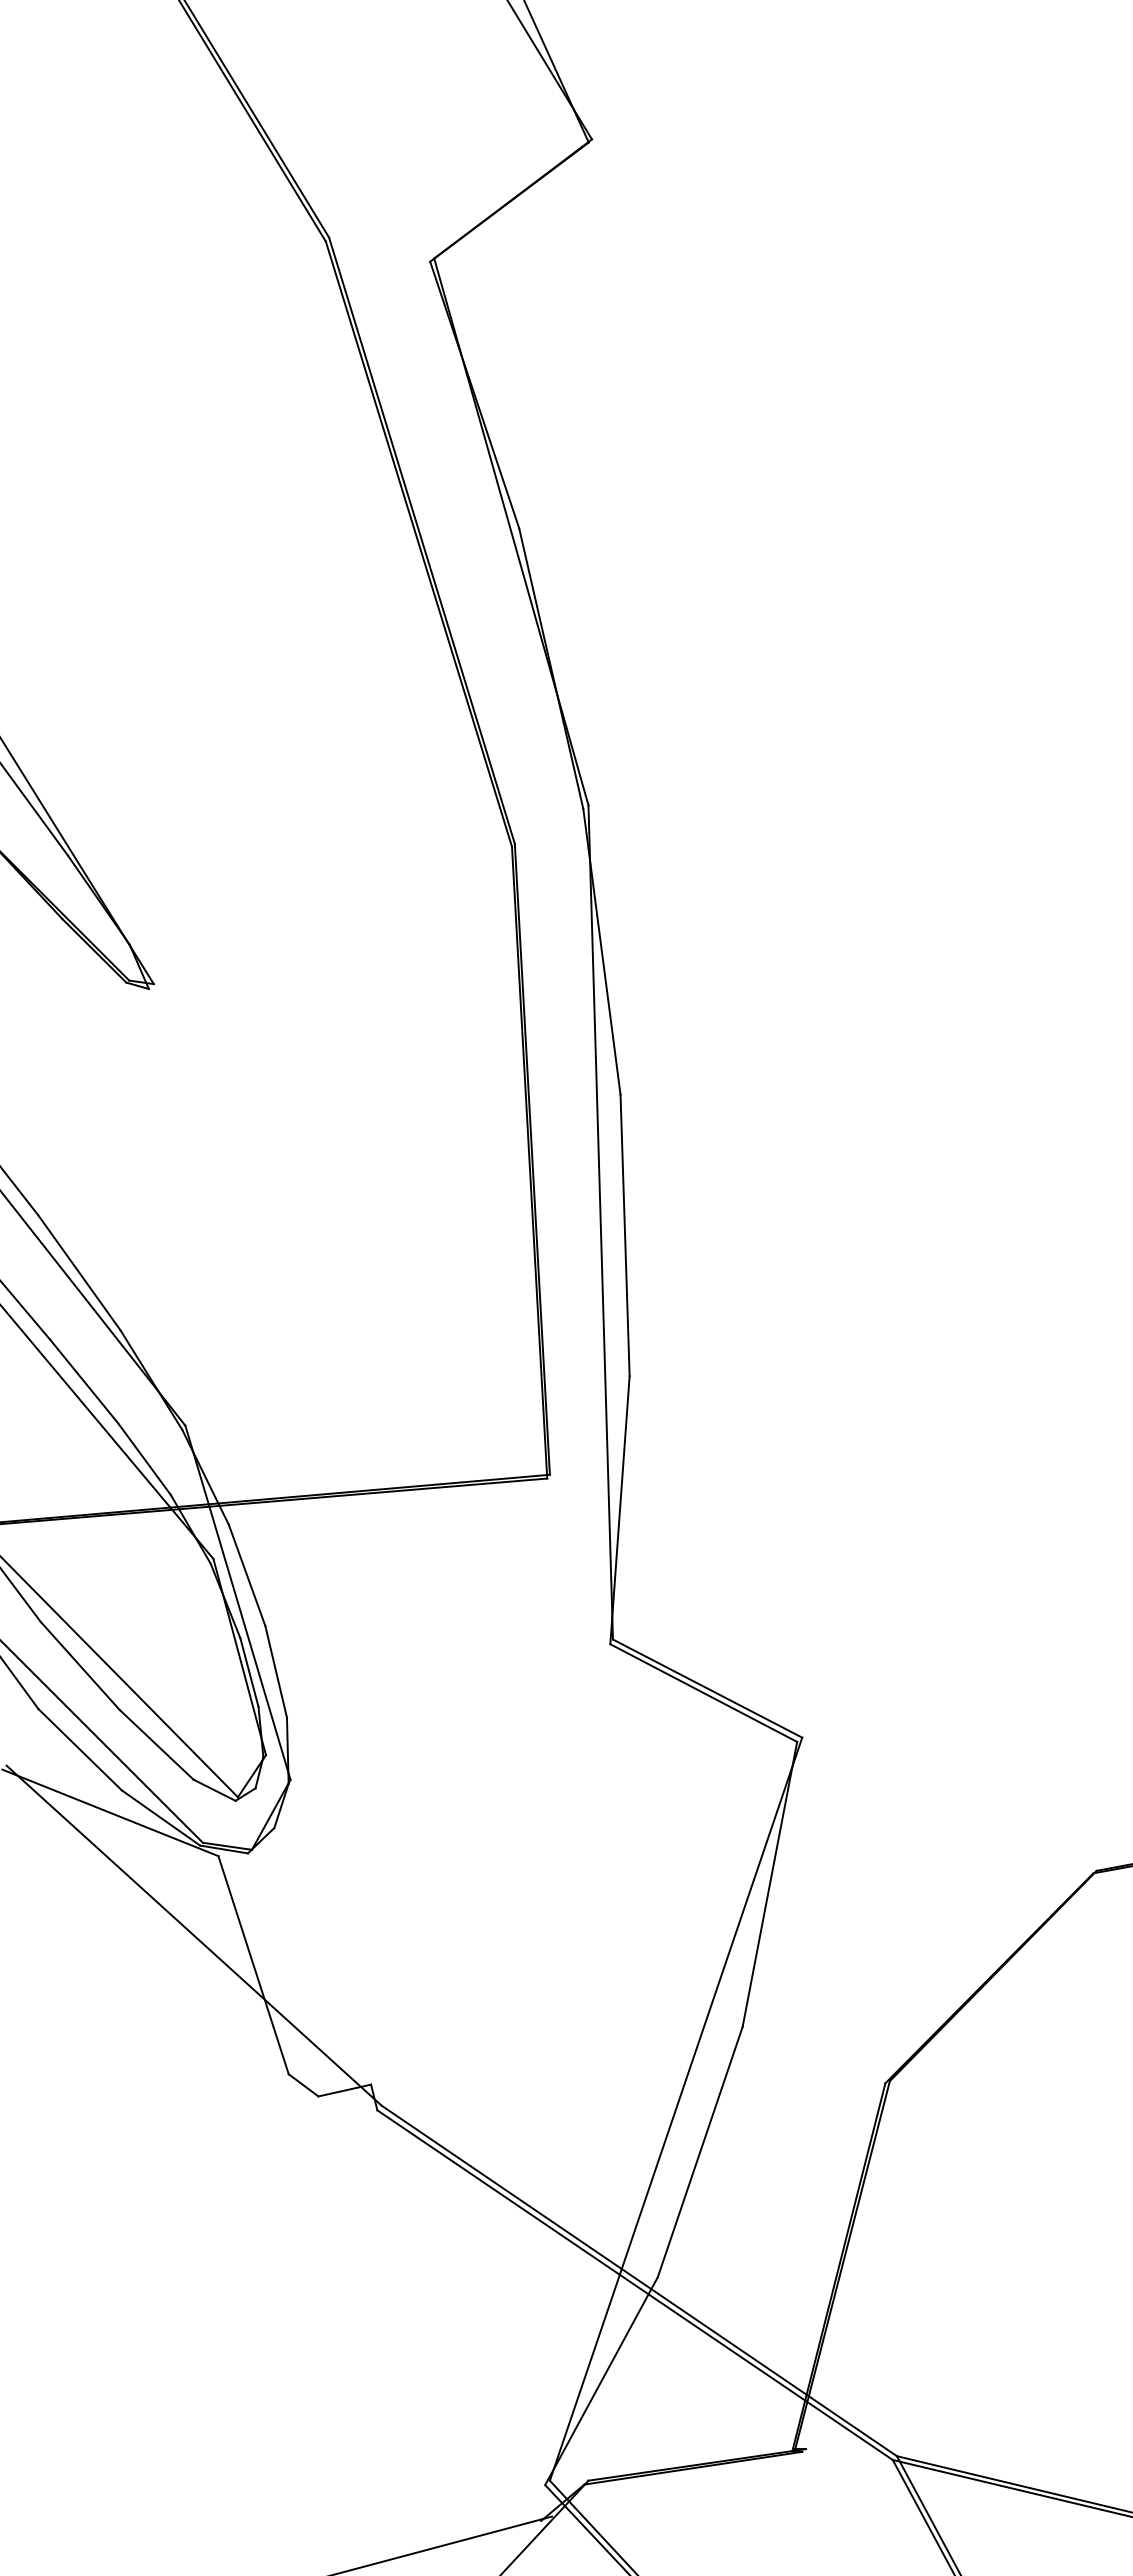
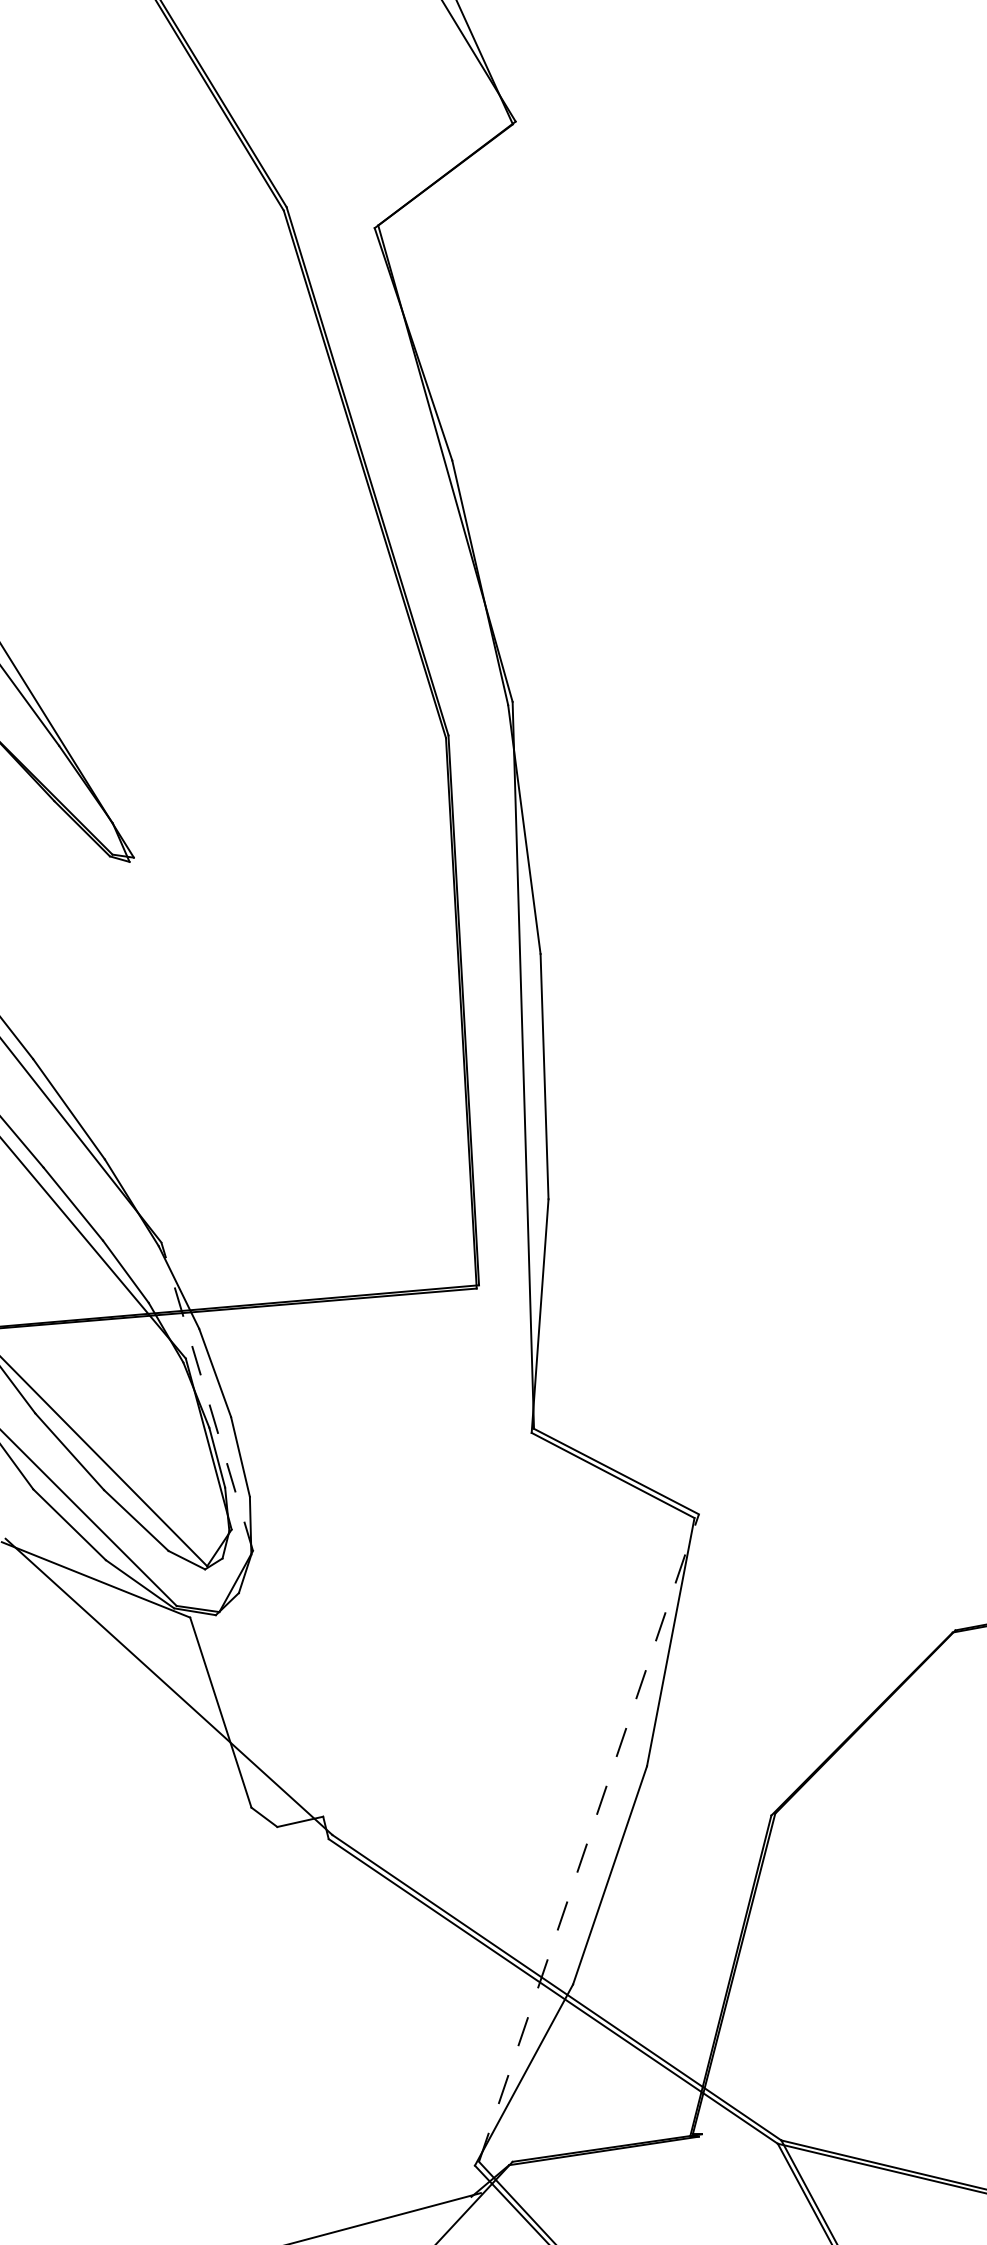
line: (237, 1602) -> (206, 1396), solid -> dashed
line: (676, 2108) -> (589, 1837), solid -> dashed

